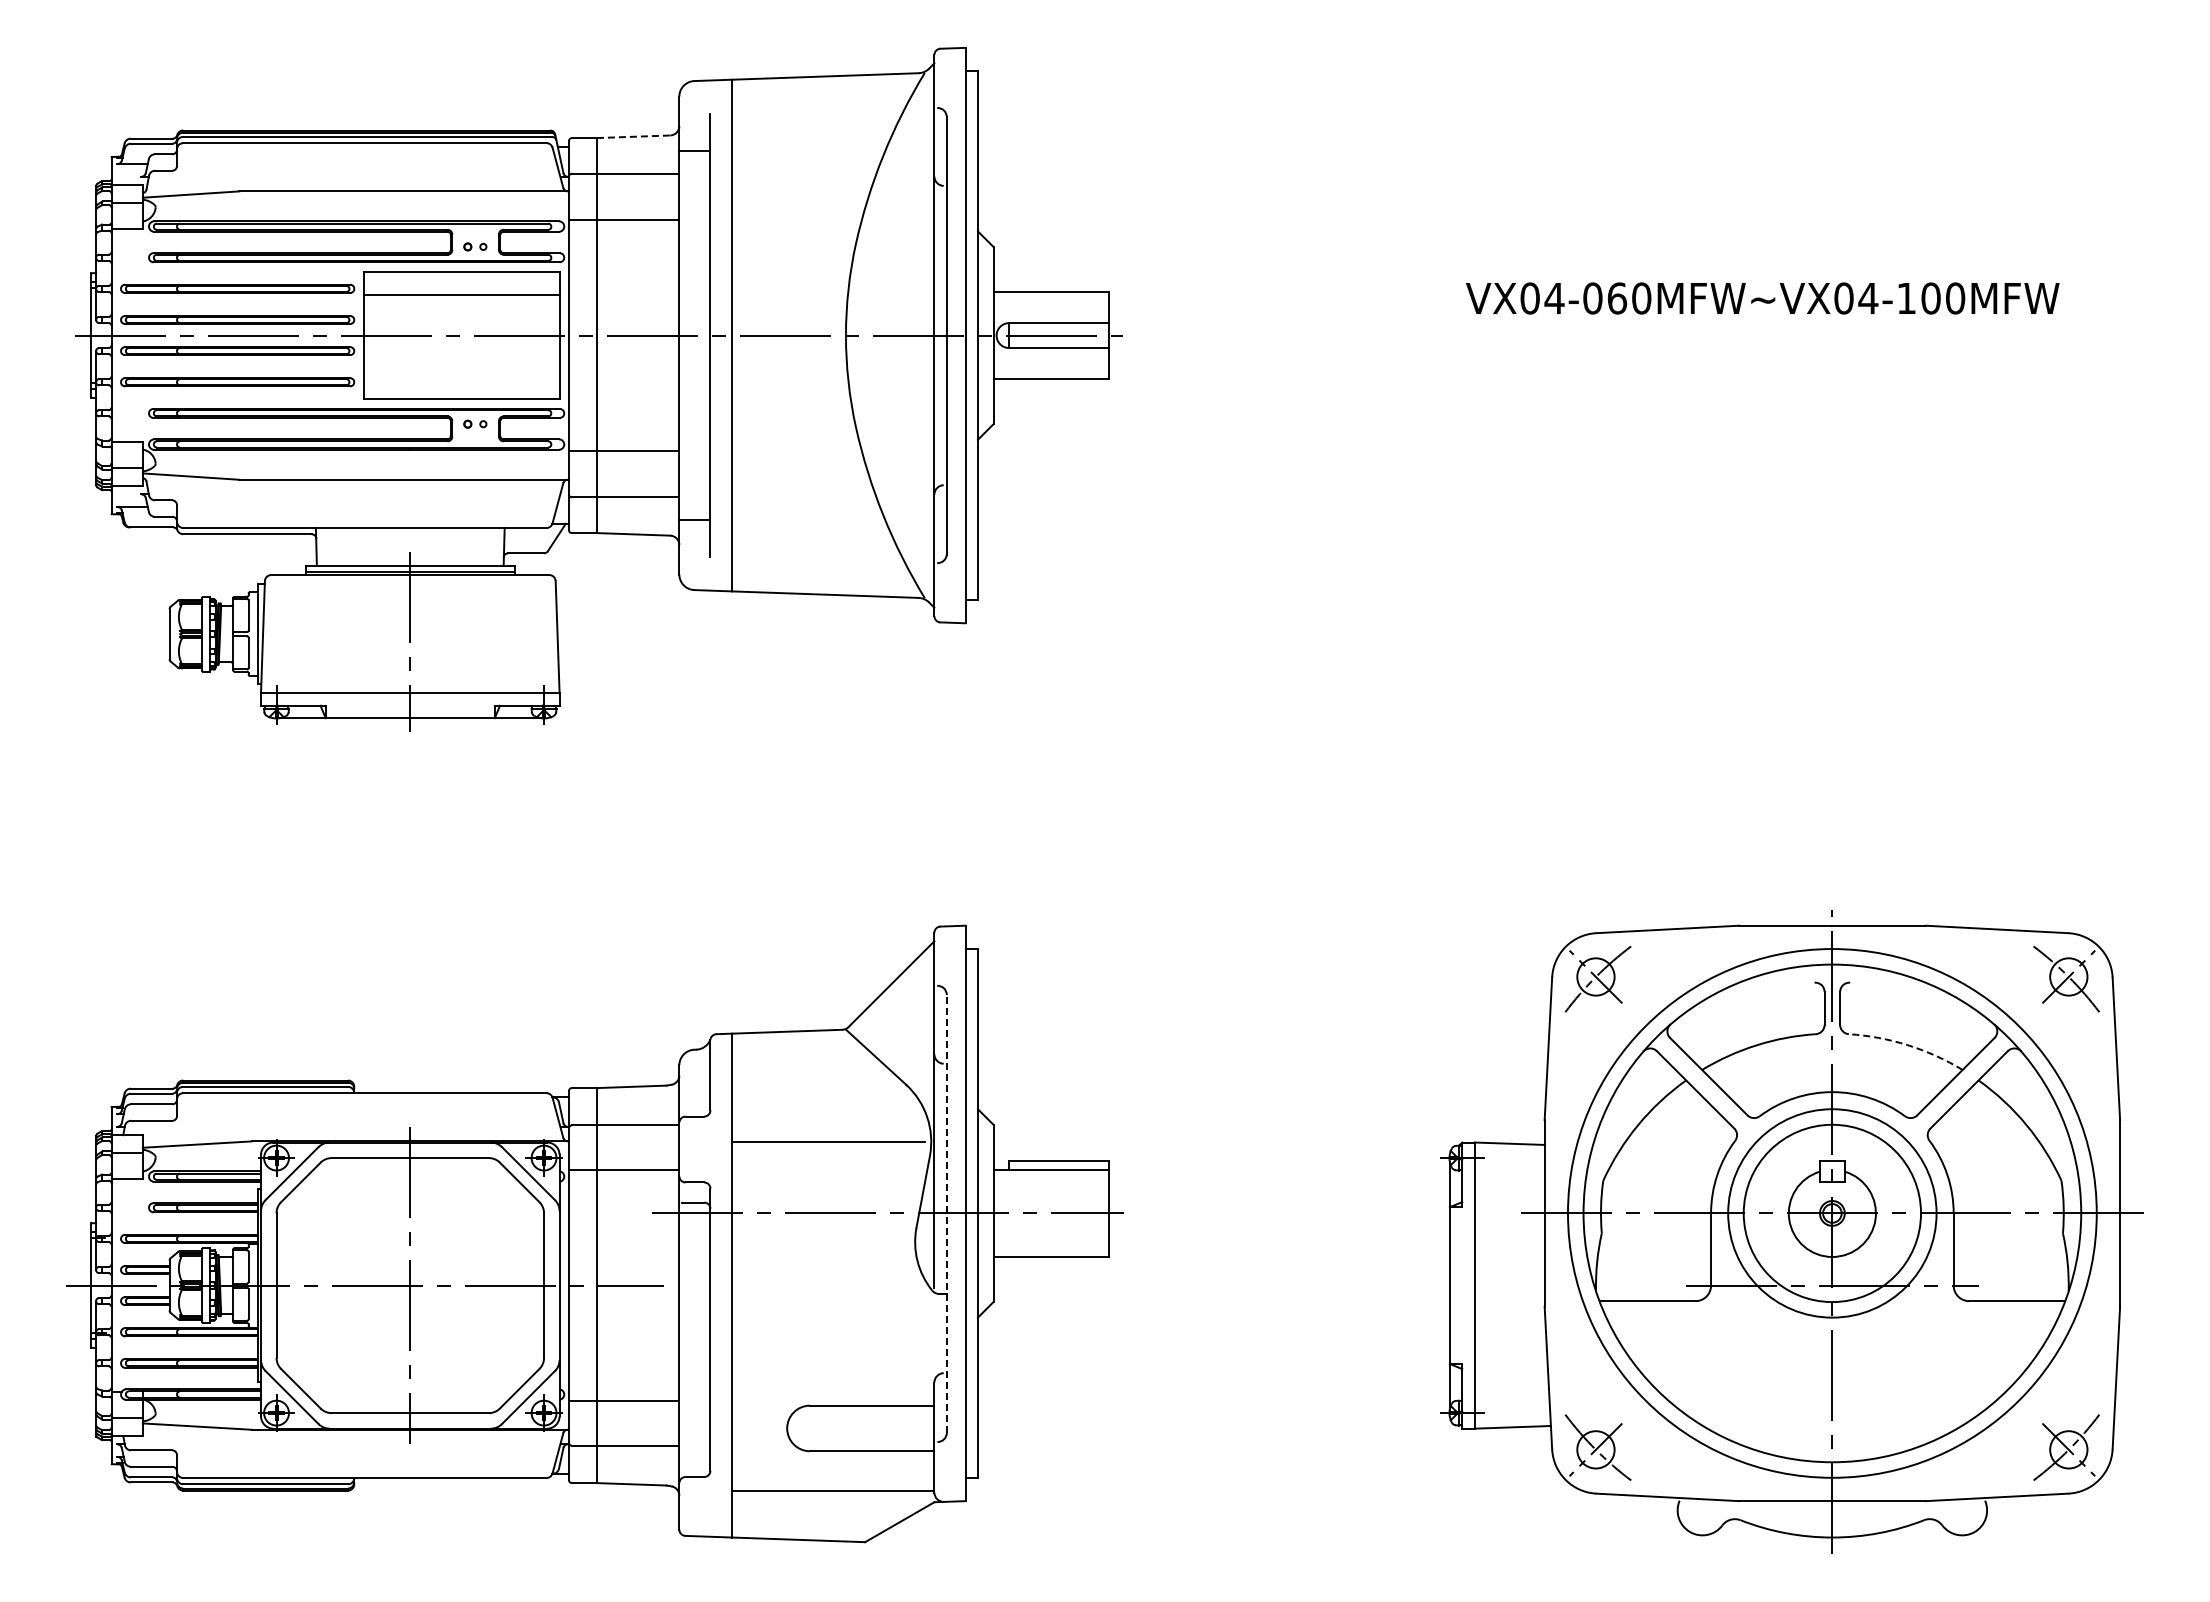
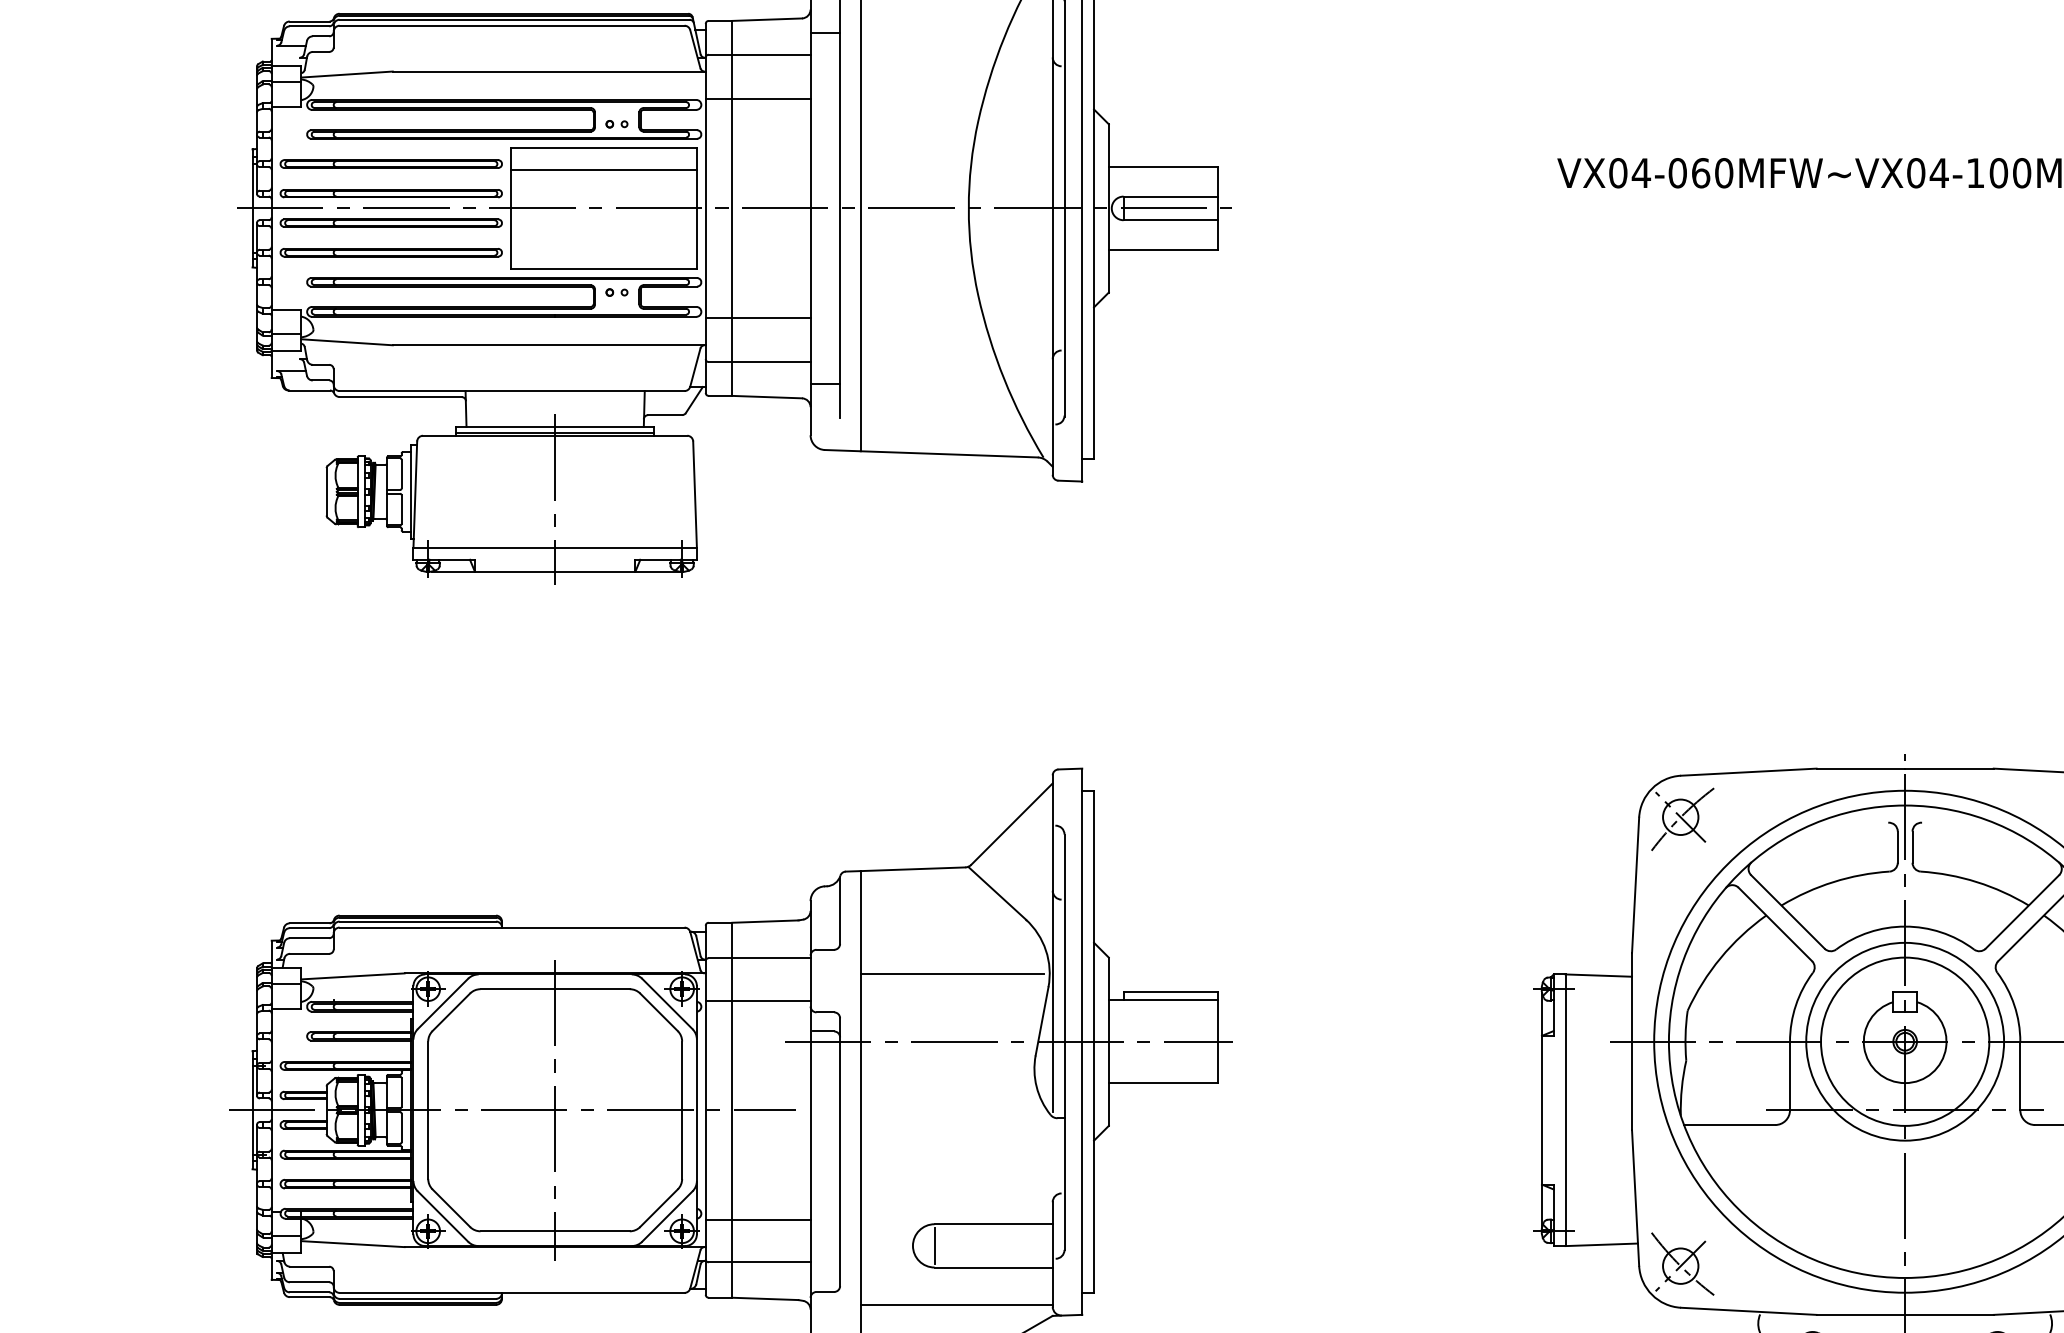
line: (633, 136) -> (767, 19), dashed -> solid
arc: (1907, 1045) -> (1976, 882), dashed -> solid
line: (946, 1213) -> (1064, 1041), dashed -> solid
line: (809, 1428) -> (934, 1245), added

